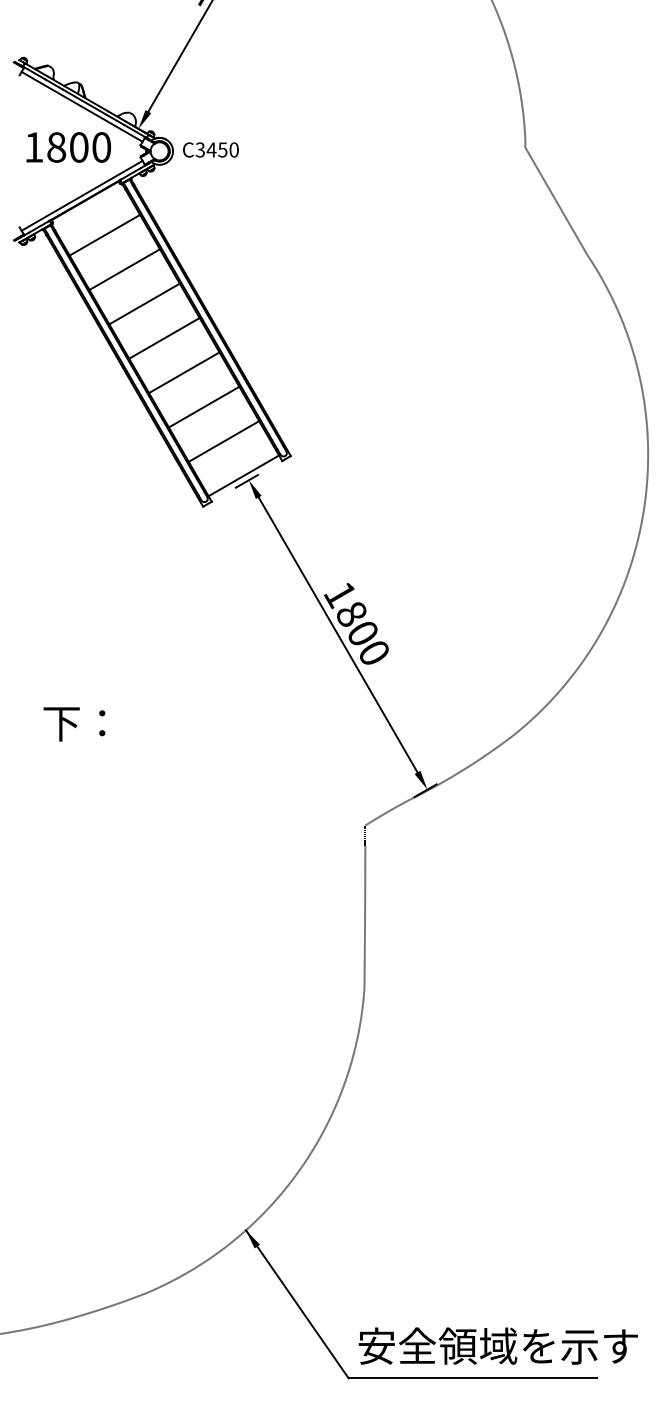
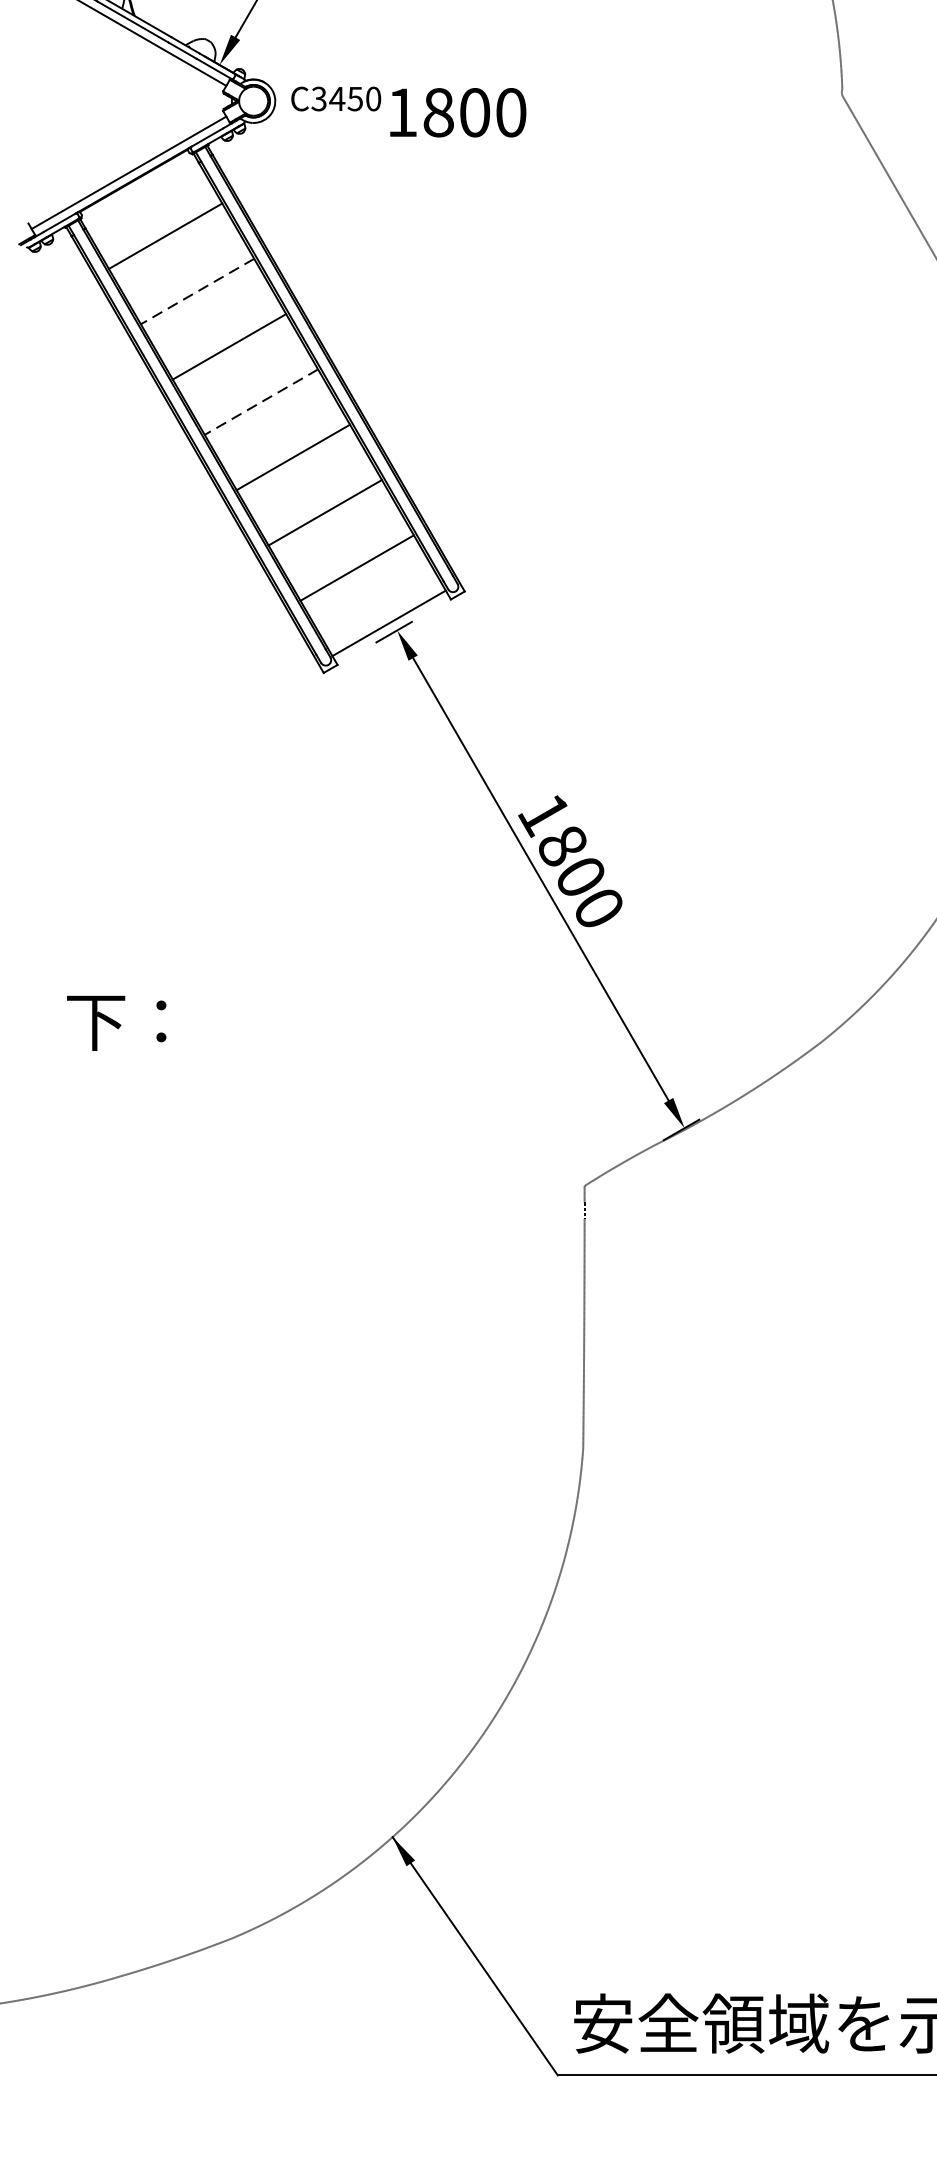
text: (68, 147) -> (457, 112), moved
line: (124, 269) -> (197, 291), solid -> dashed
line: (164, 338) -> (261, 402), solid -> dashed

